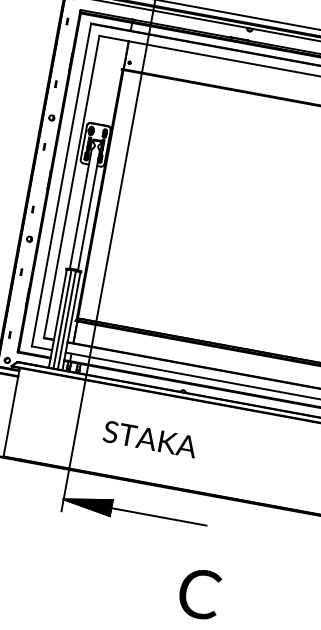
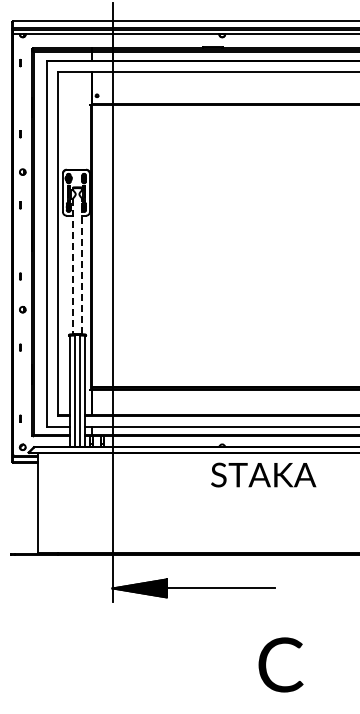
line: (80, 209) -> (72, 266), solid -> dashed
line: (89, 210) -> (82, 266), solid -> dashed
text: (150, 438) -> (263, 474), moved

